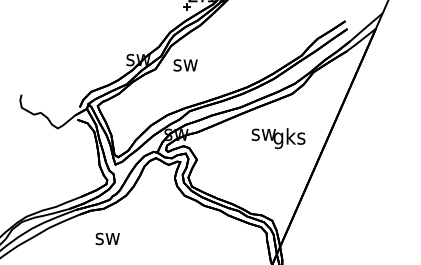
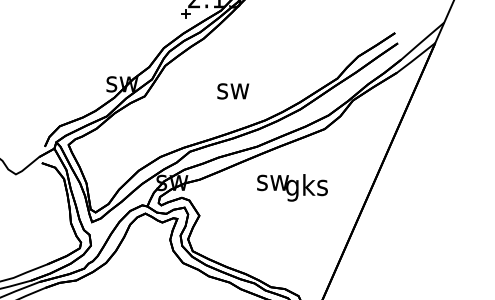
text: (185, 65) -> (233, 91), moved
text: (278, 138) -> (292, 187), moved

